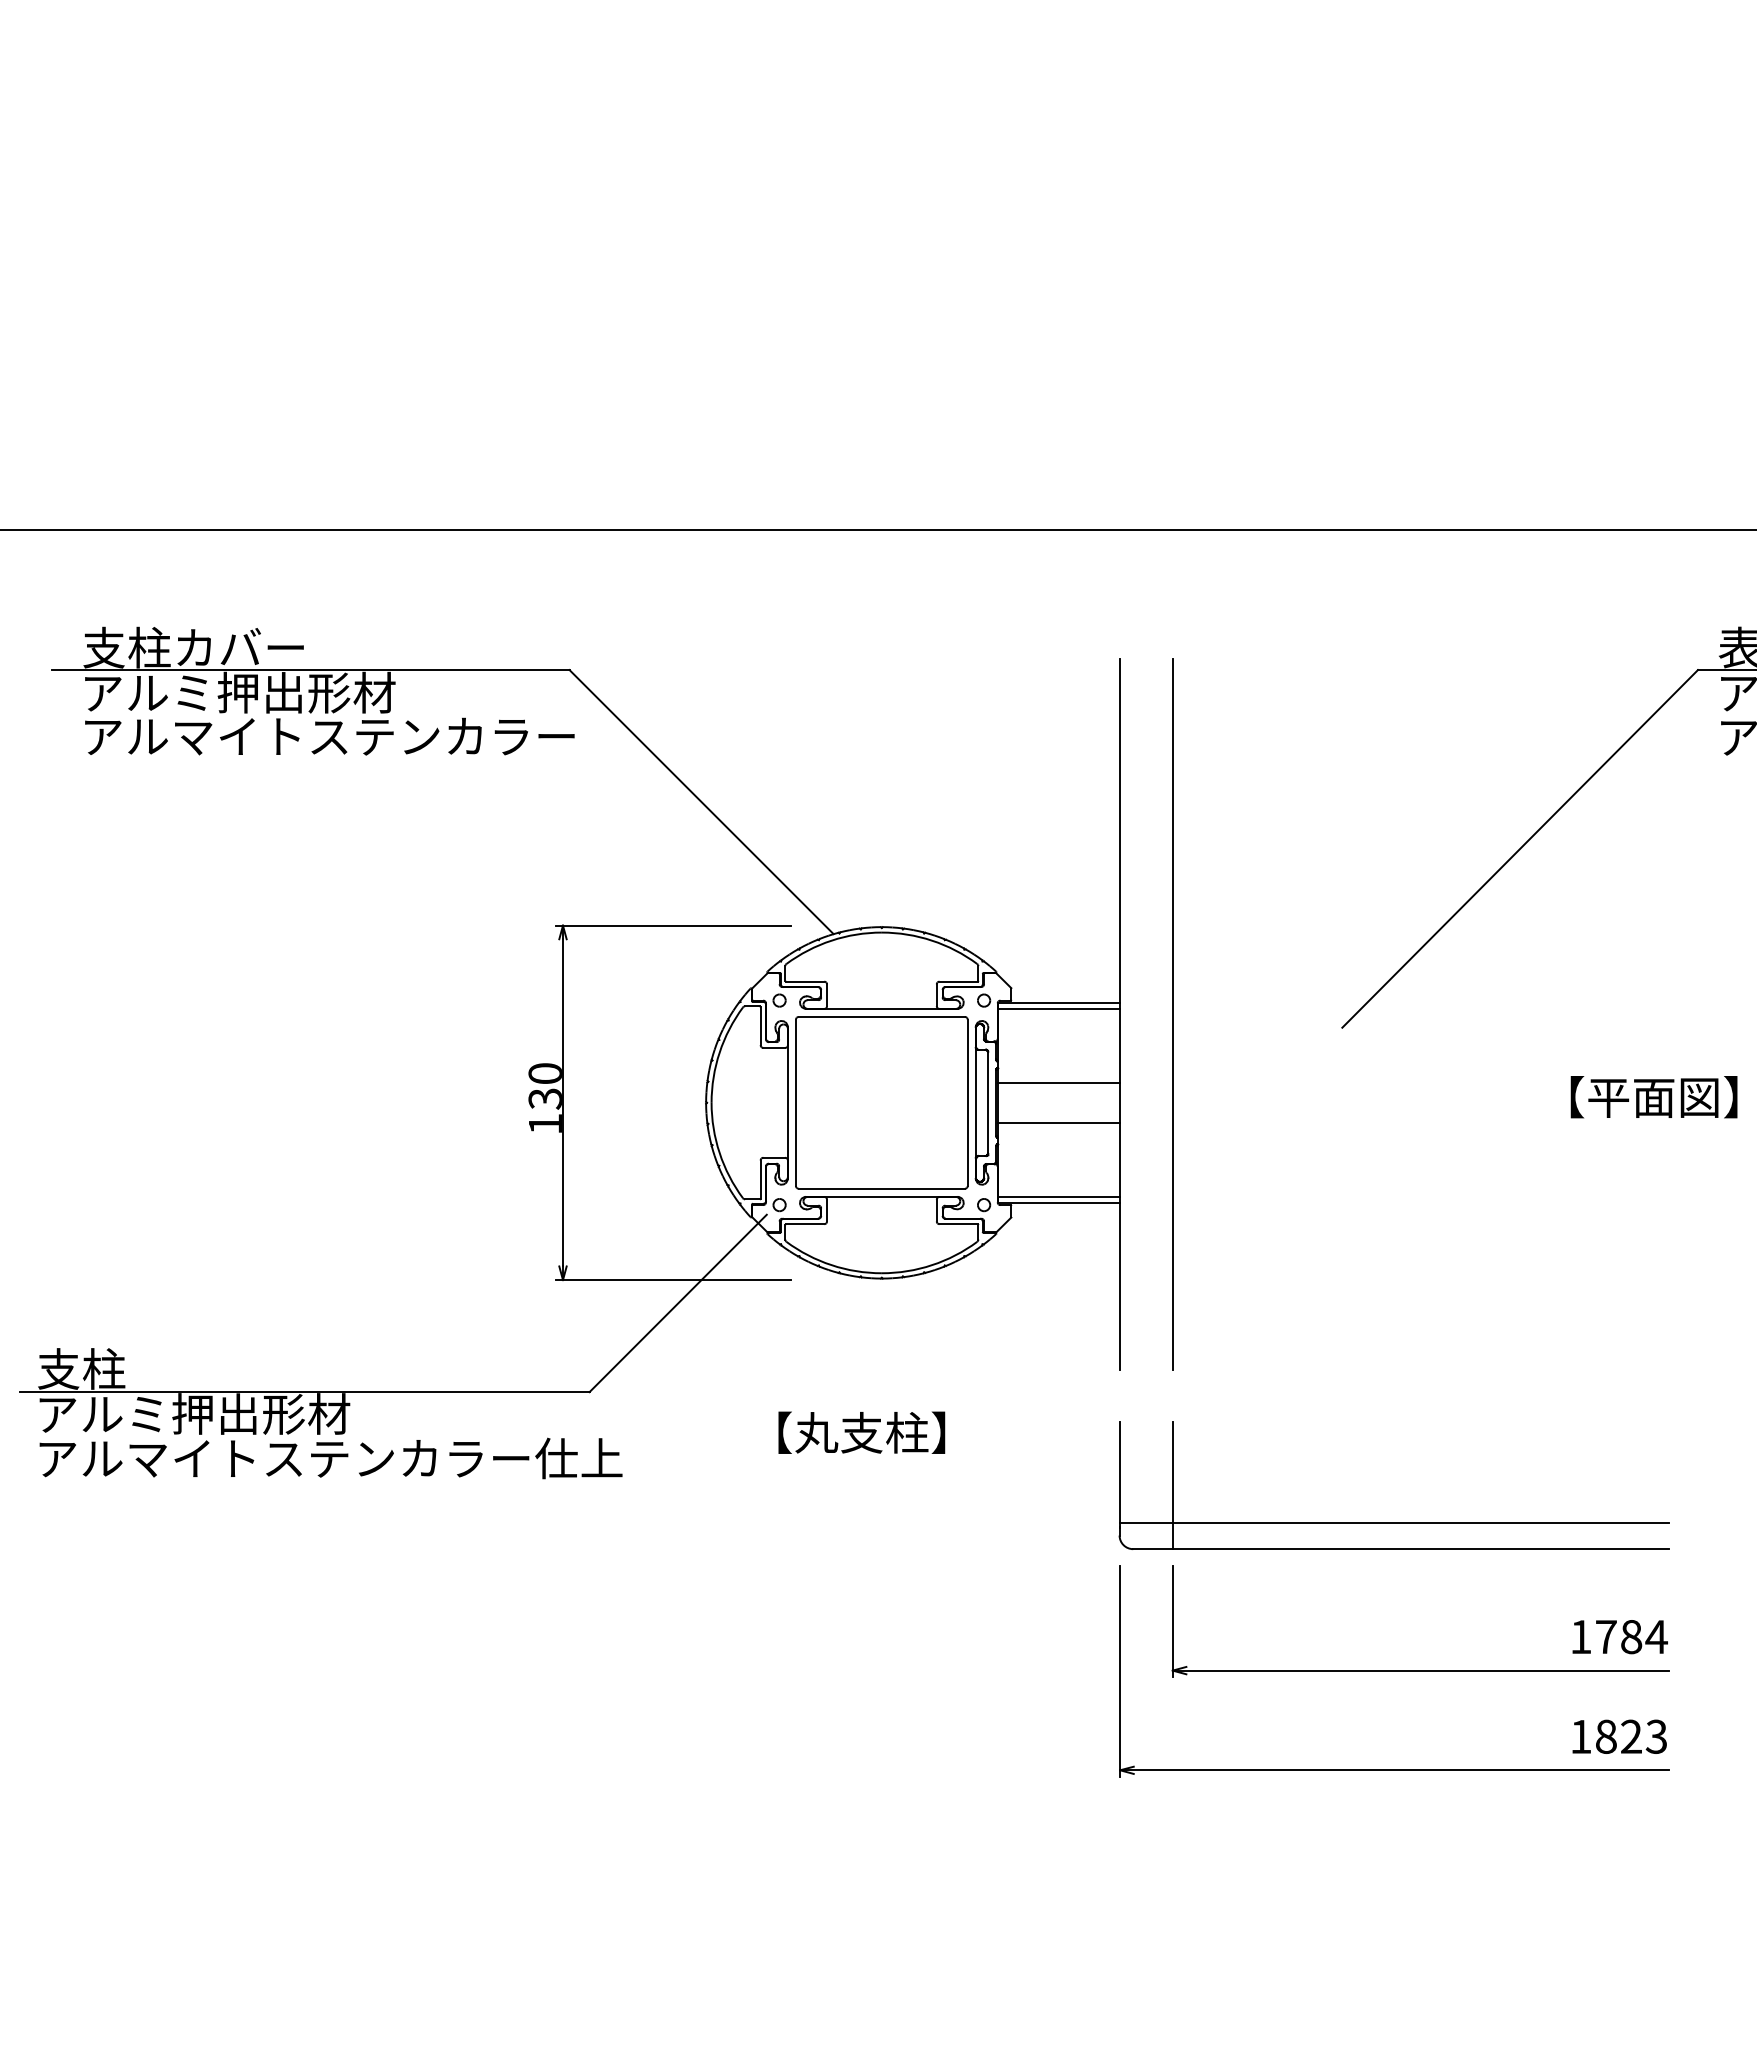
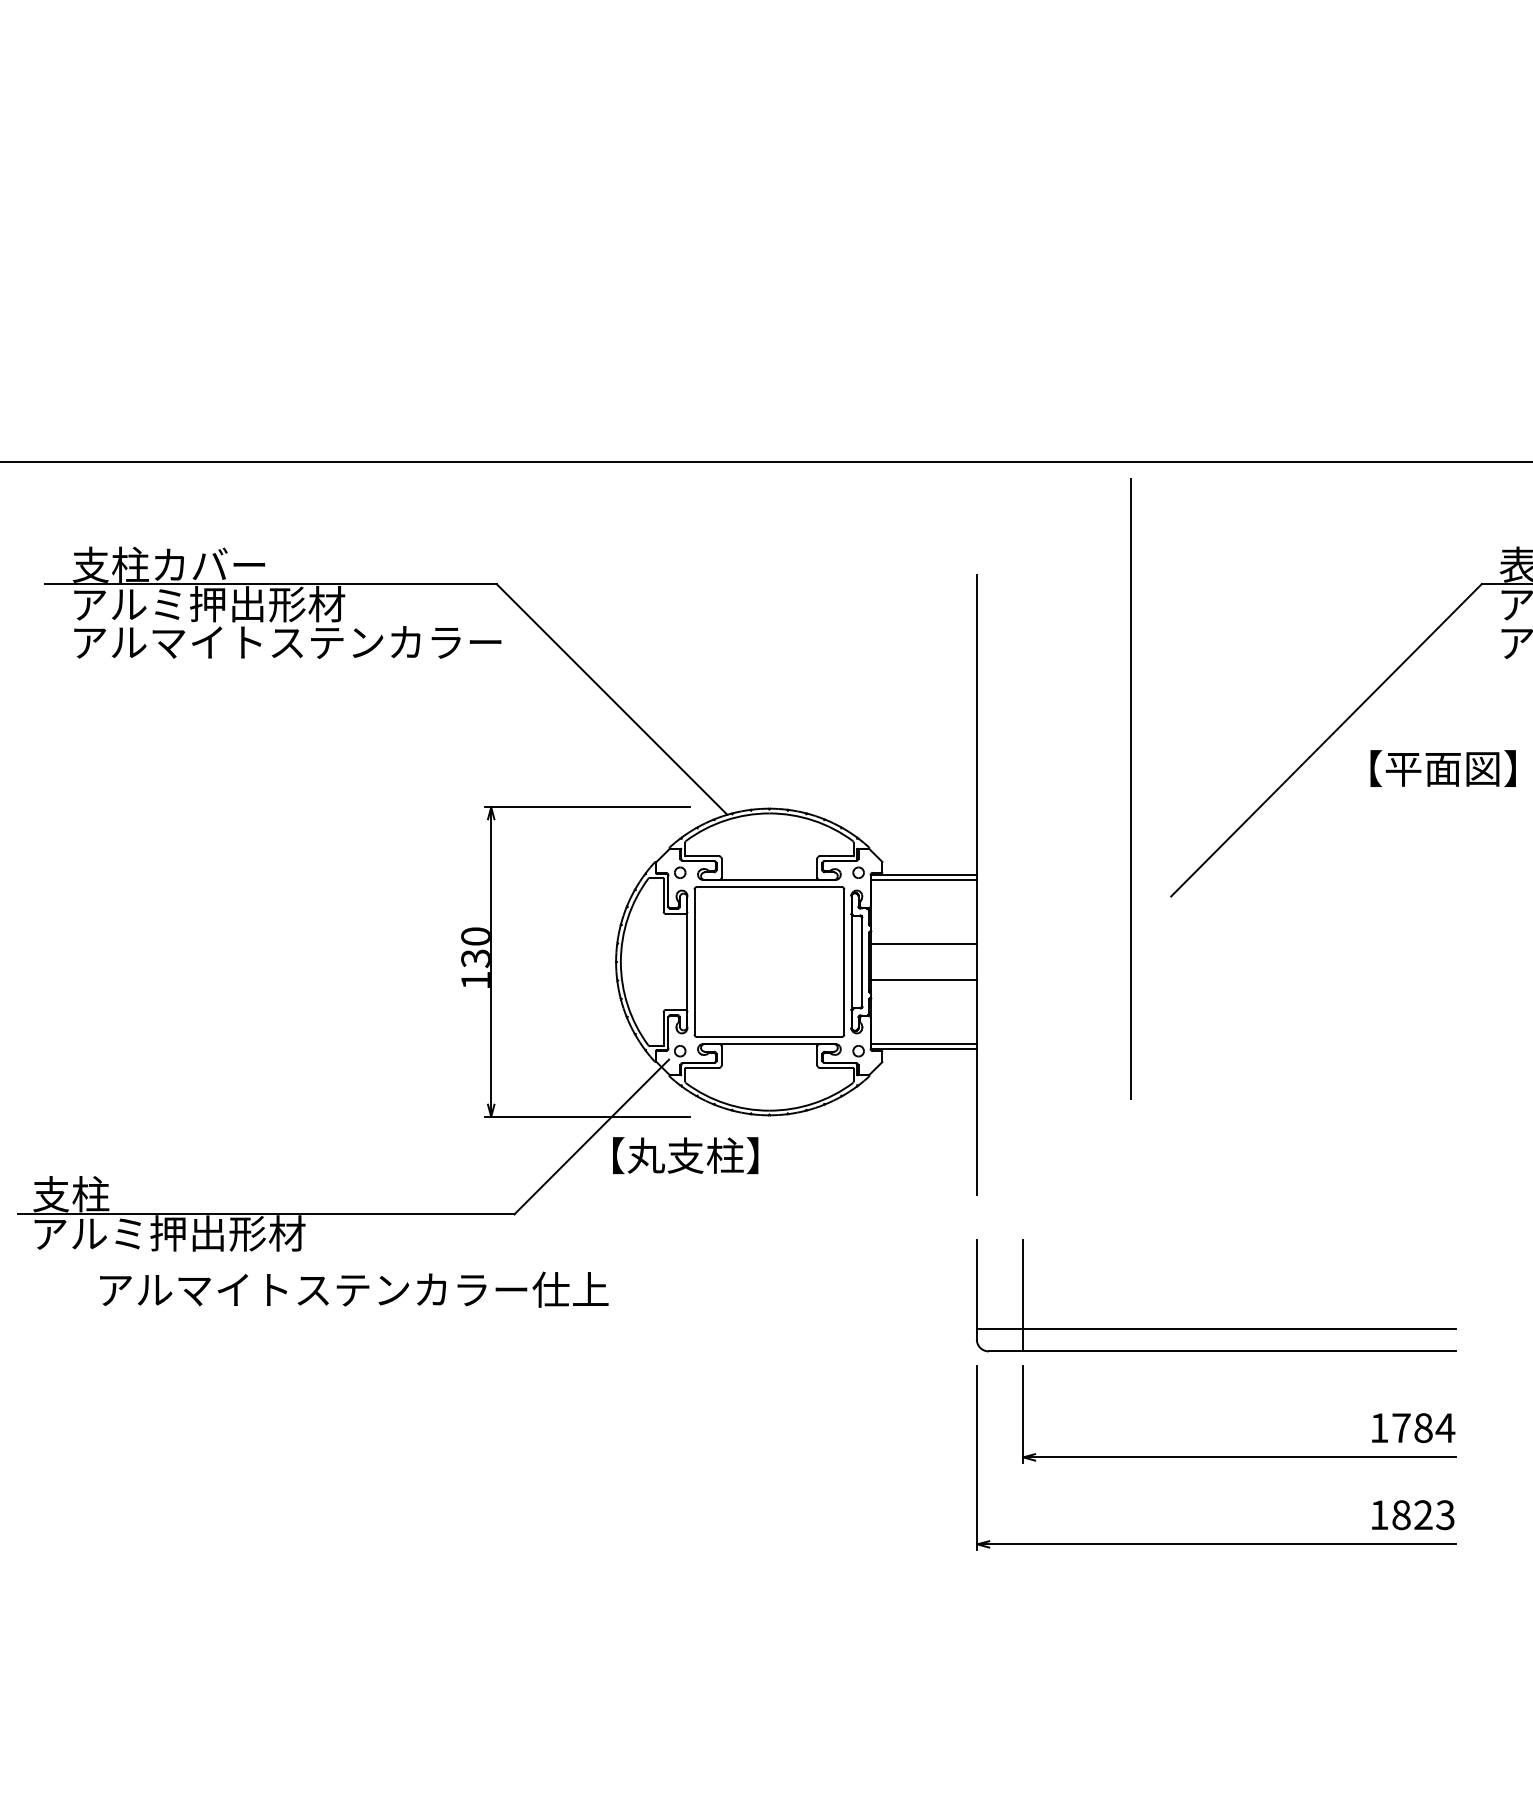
line: (1172, 1014) -> (1130, 788), moved
text: (1653, 1097) -> (1442, 768), moved
text: (861, 1432) -> (685, 1155), moved
text: (330, 1458) -> (353, 1289), moved

